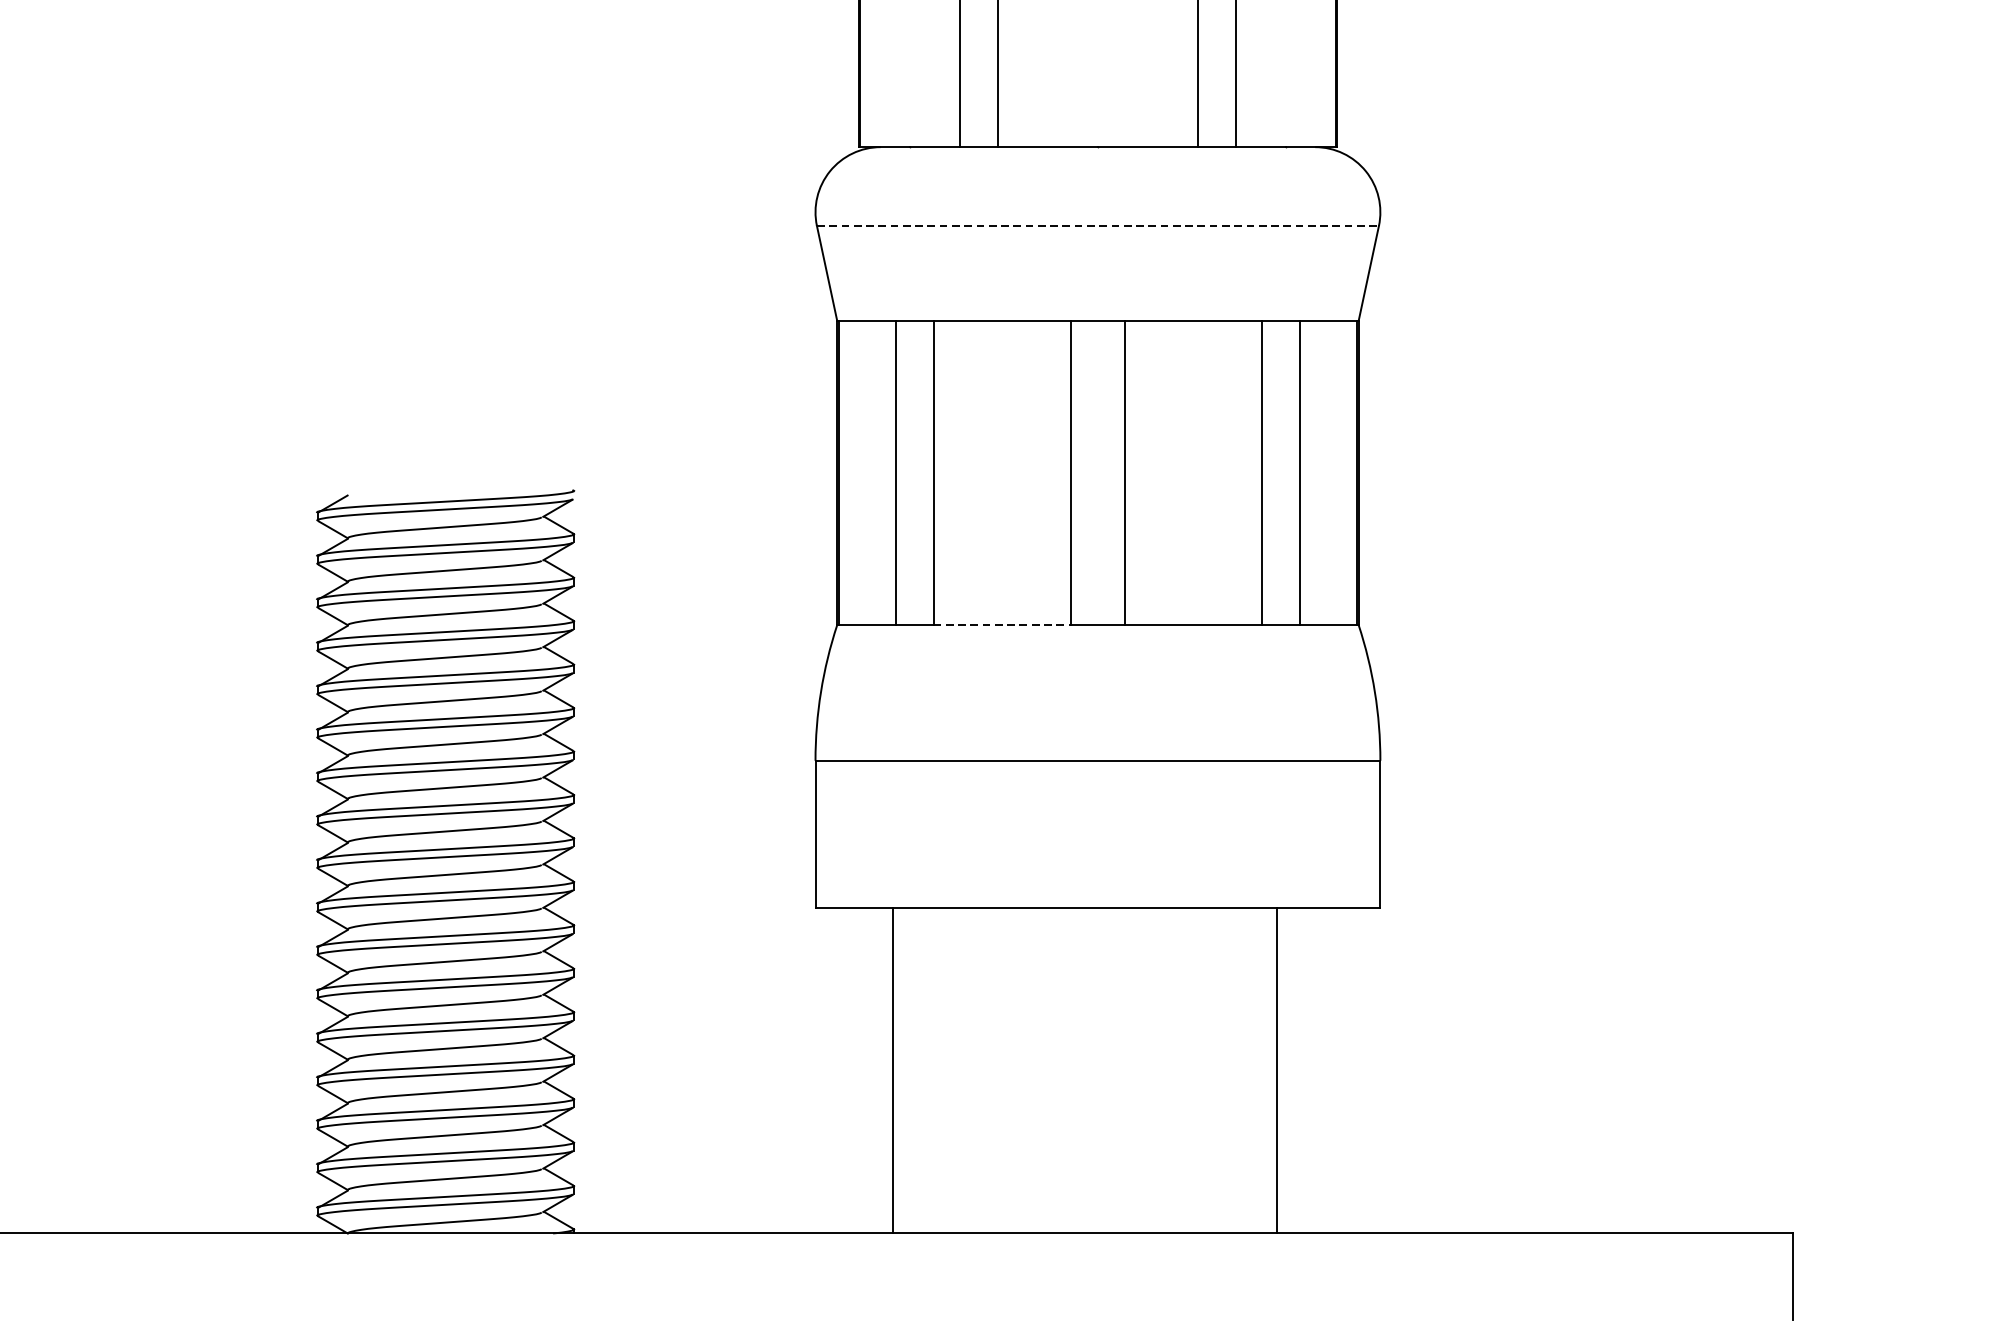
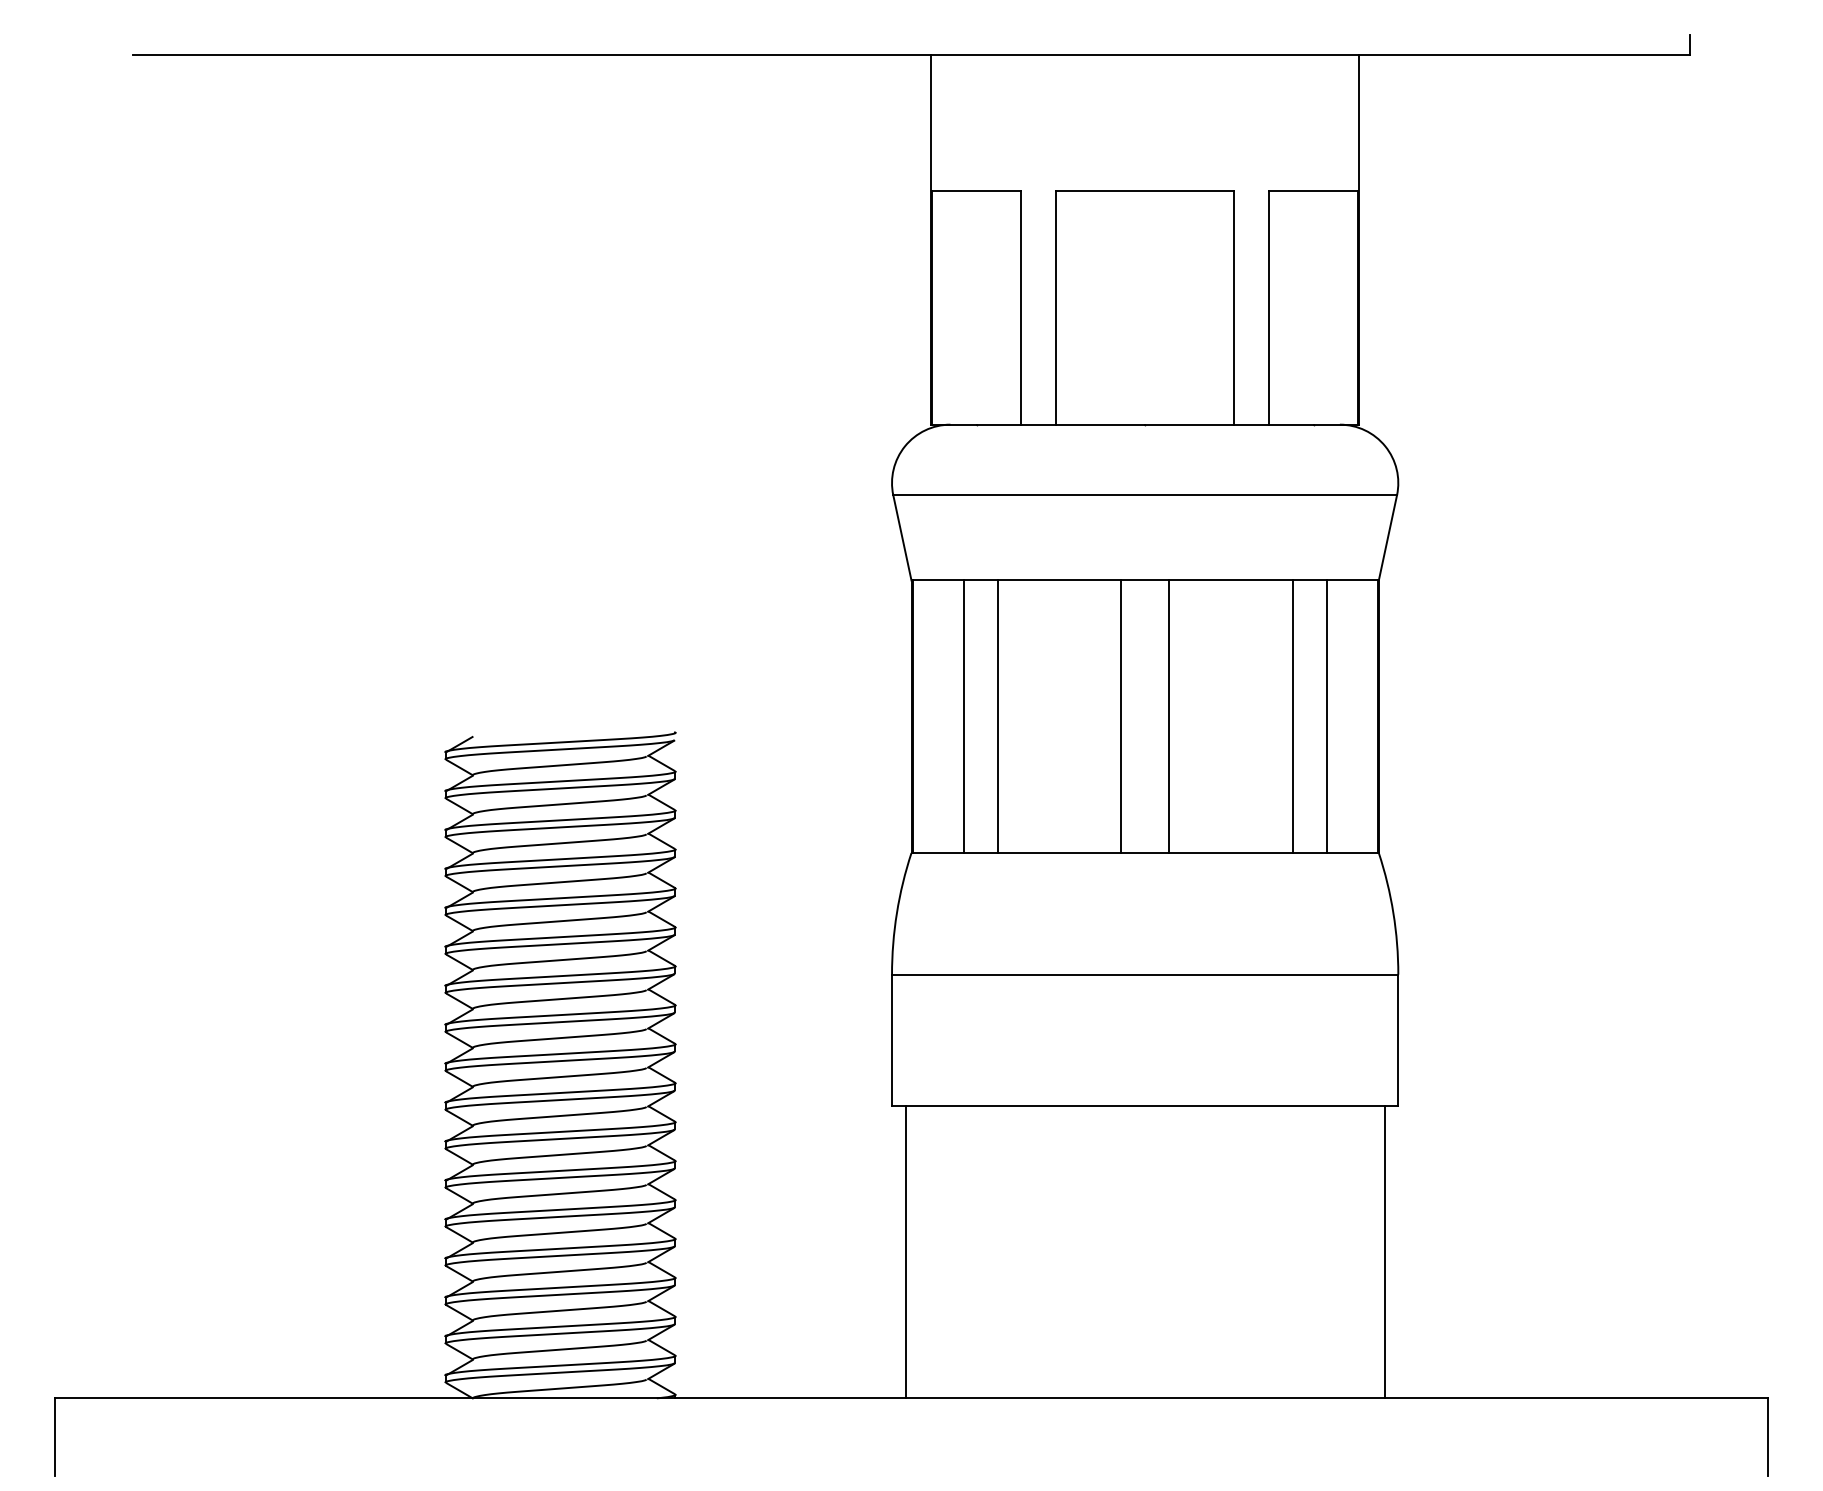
line: (1098, 226) -> (1145, 495), dashed -> solid
line: (1002, 625) -> (1059, 853), dashed -> solid
line: (893, 1070) -> (905, 1252), moved
line: (1276, 1070) -> (1384, 1252), moved

